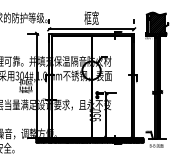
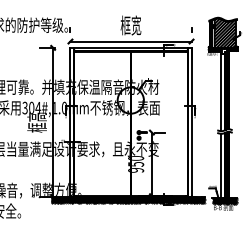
hatch: (157, 140) -> (224, 200), added

